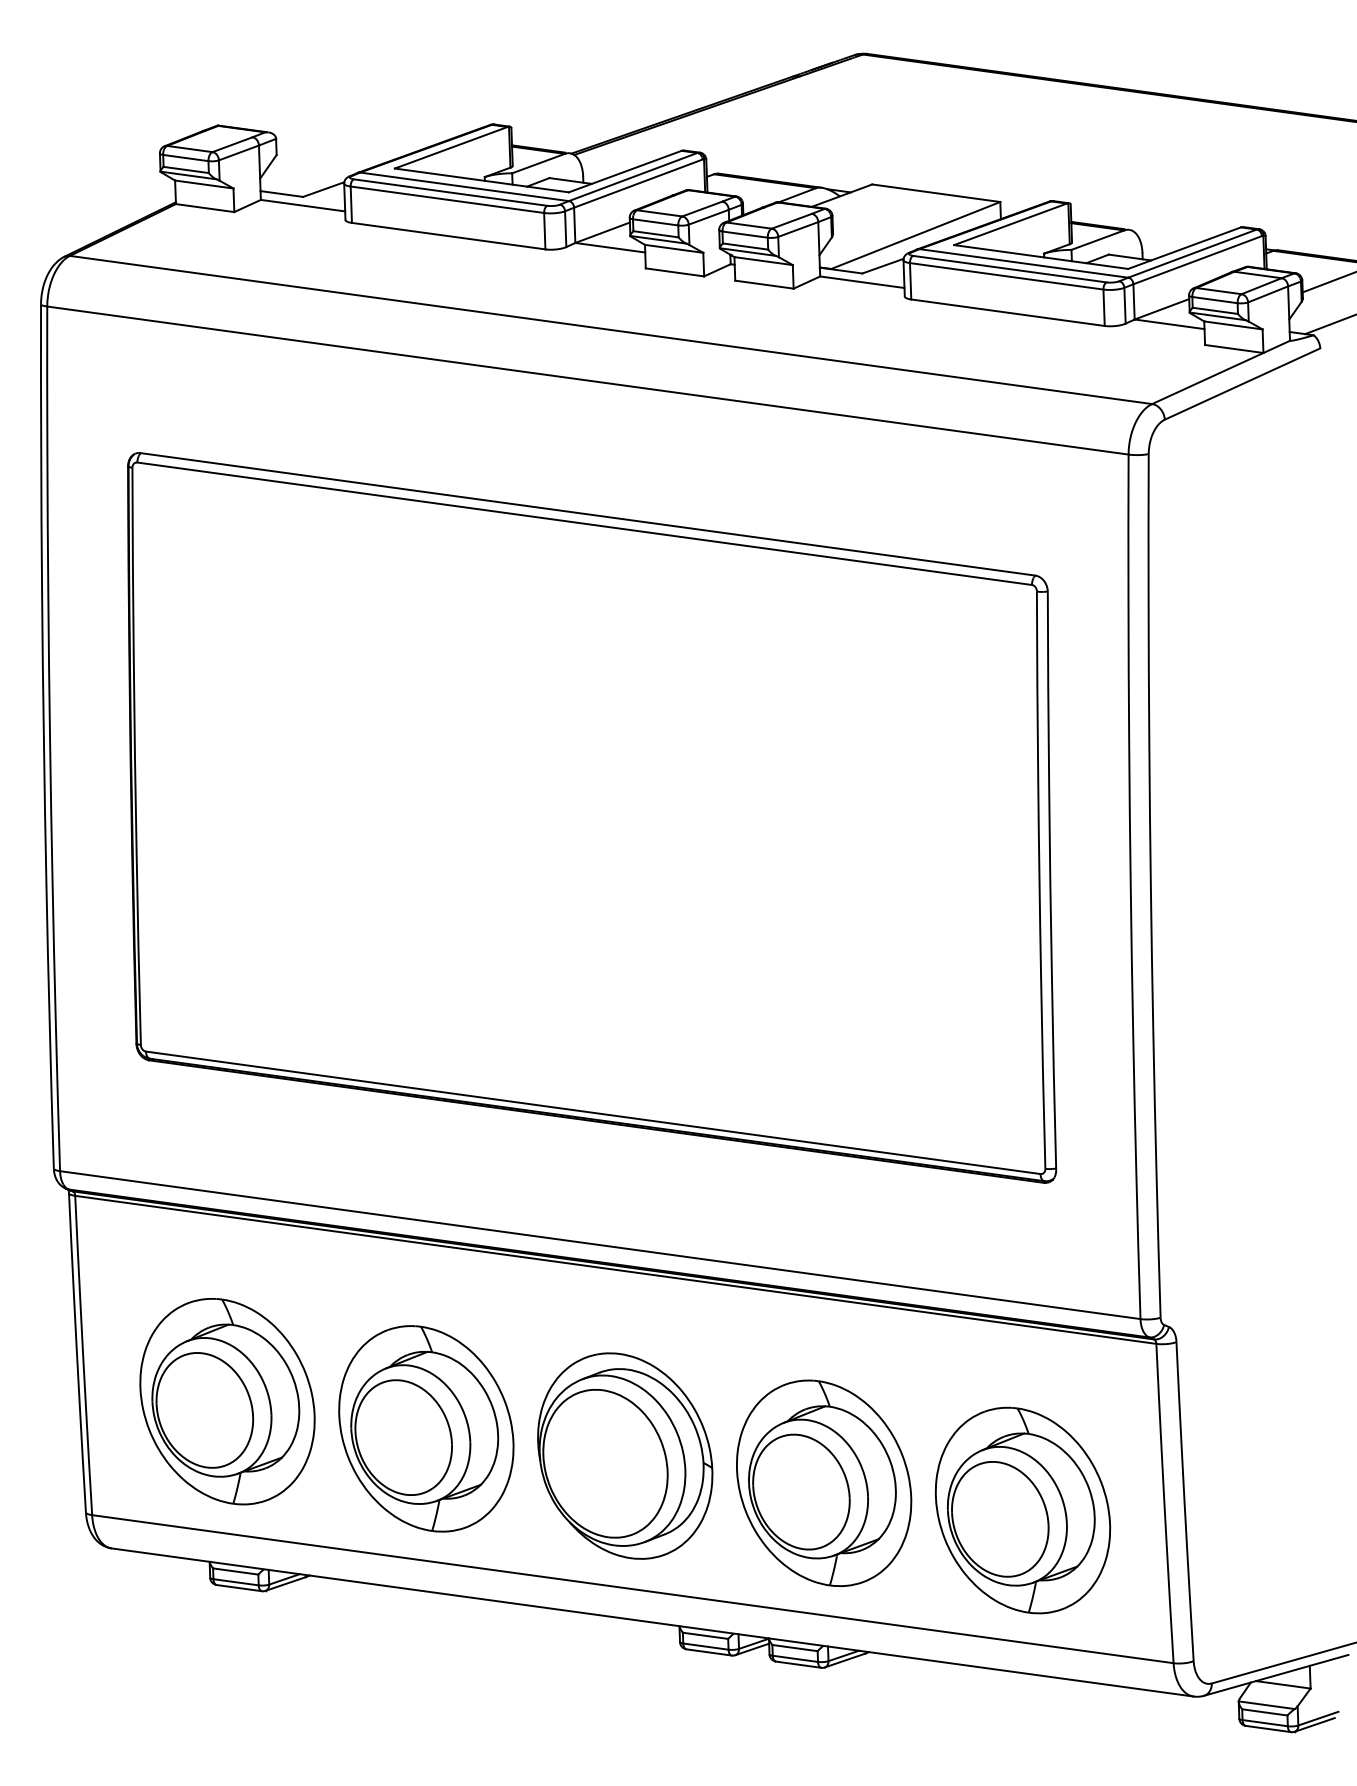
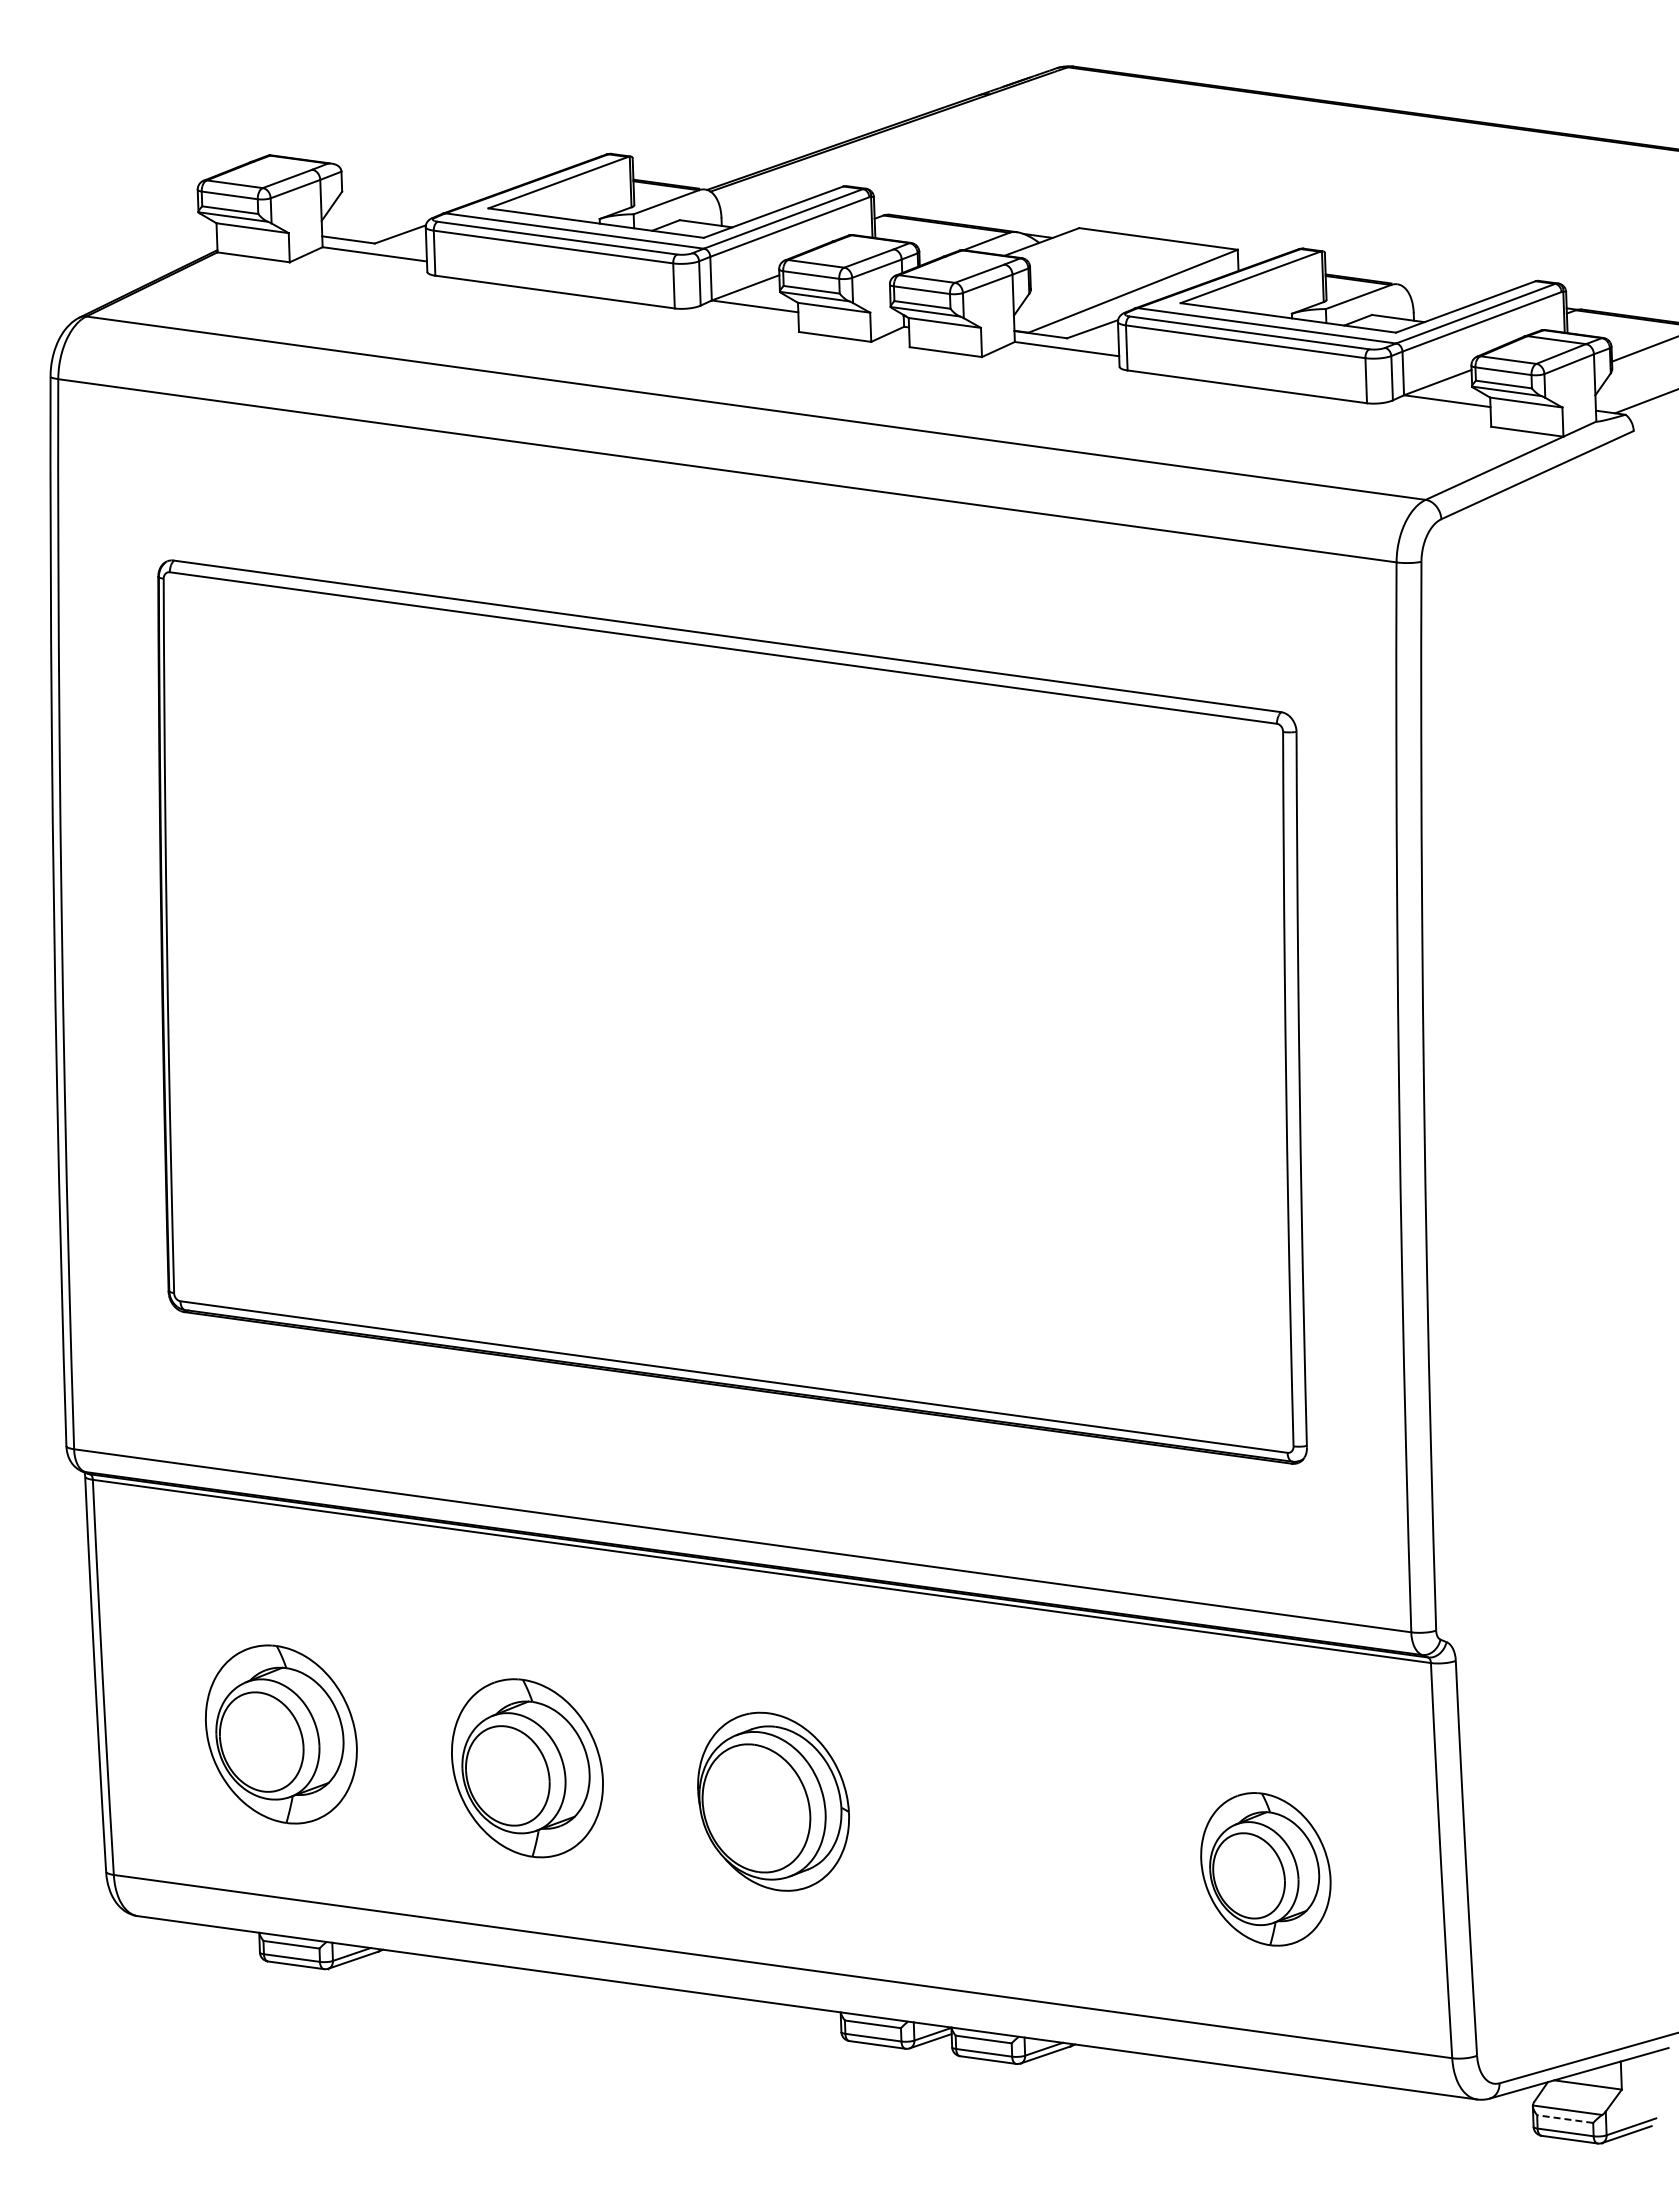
part: (227, 1401) -> (281, 1734), size x0.7
part: (426, 1429) -> (527, 1768), size x0.7
part: (625, 1455) -> (773, 1801), size x0.7
part: (823, 1483) -> (1019, 1835), removed
part: (1022, 1510) -> (1265, 1869), size x0.6
line: (1264, 1712) -> (1564, 2119), solid -> dashed

